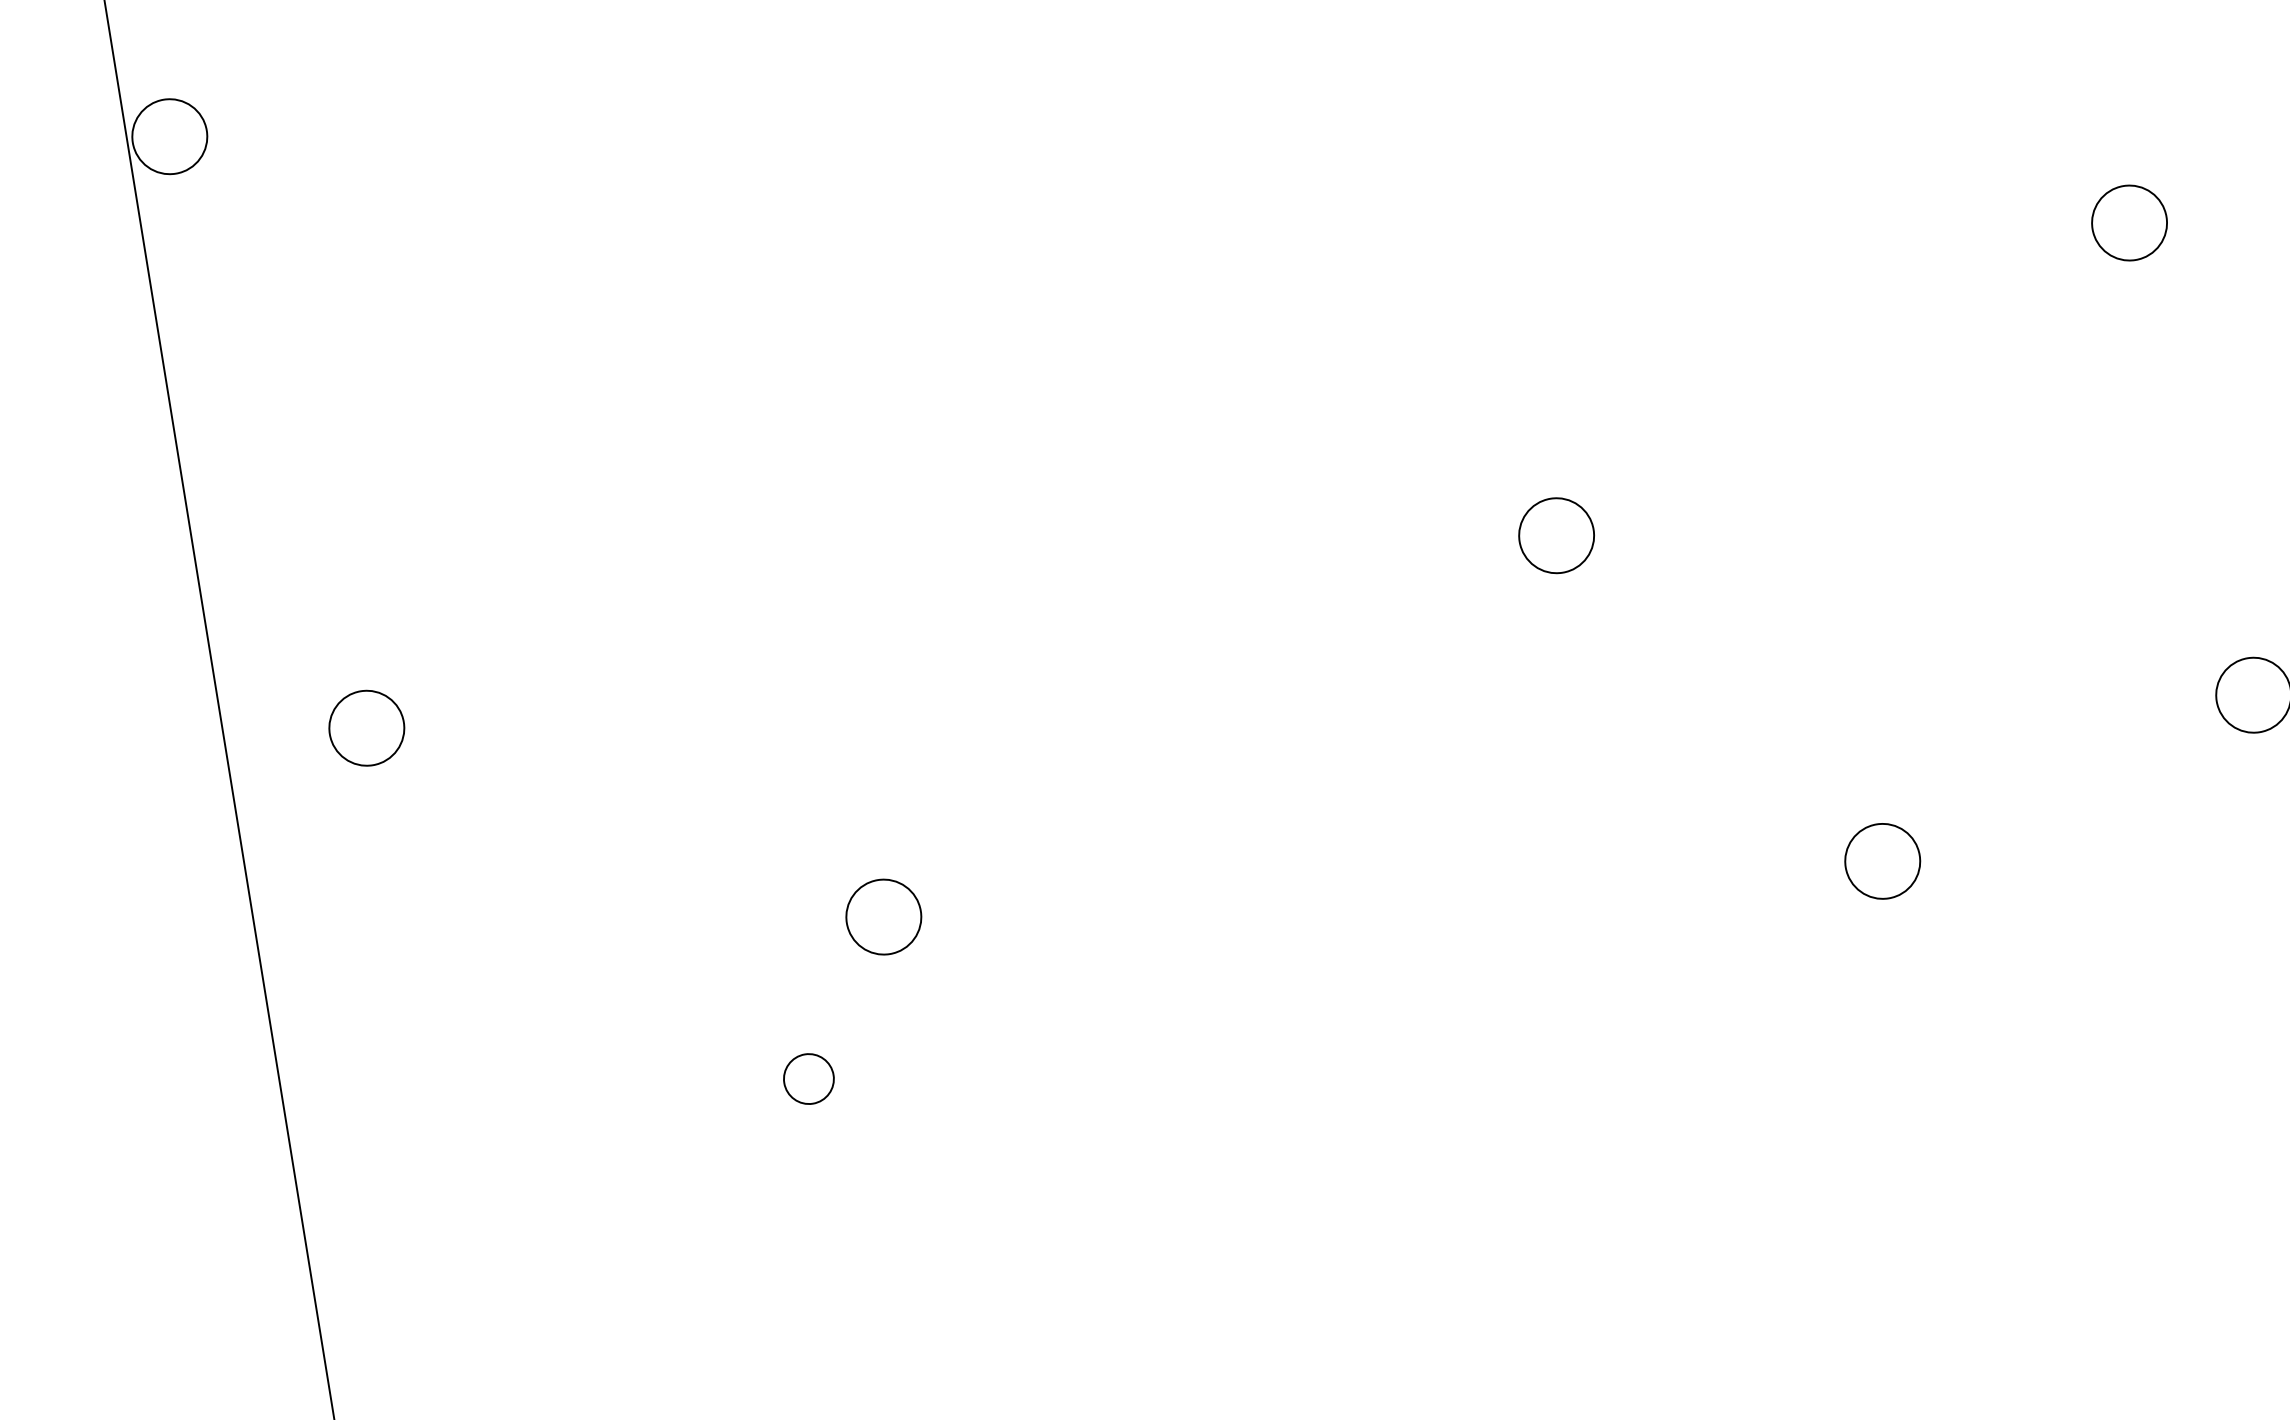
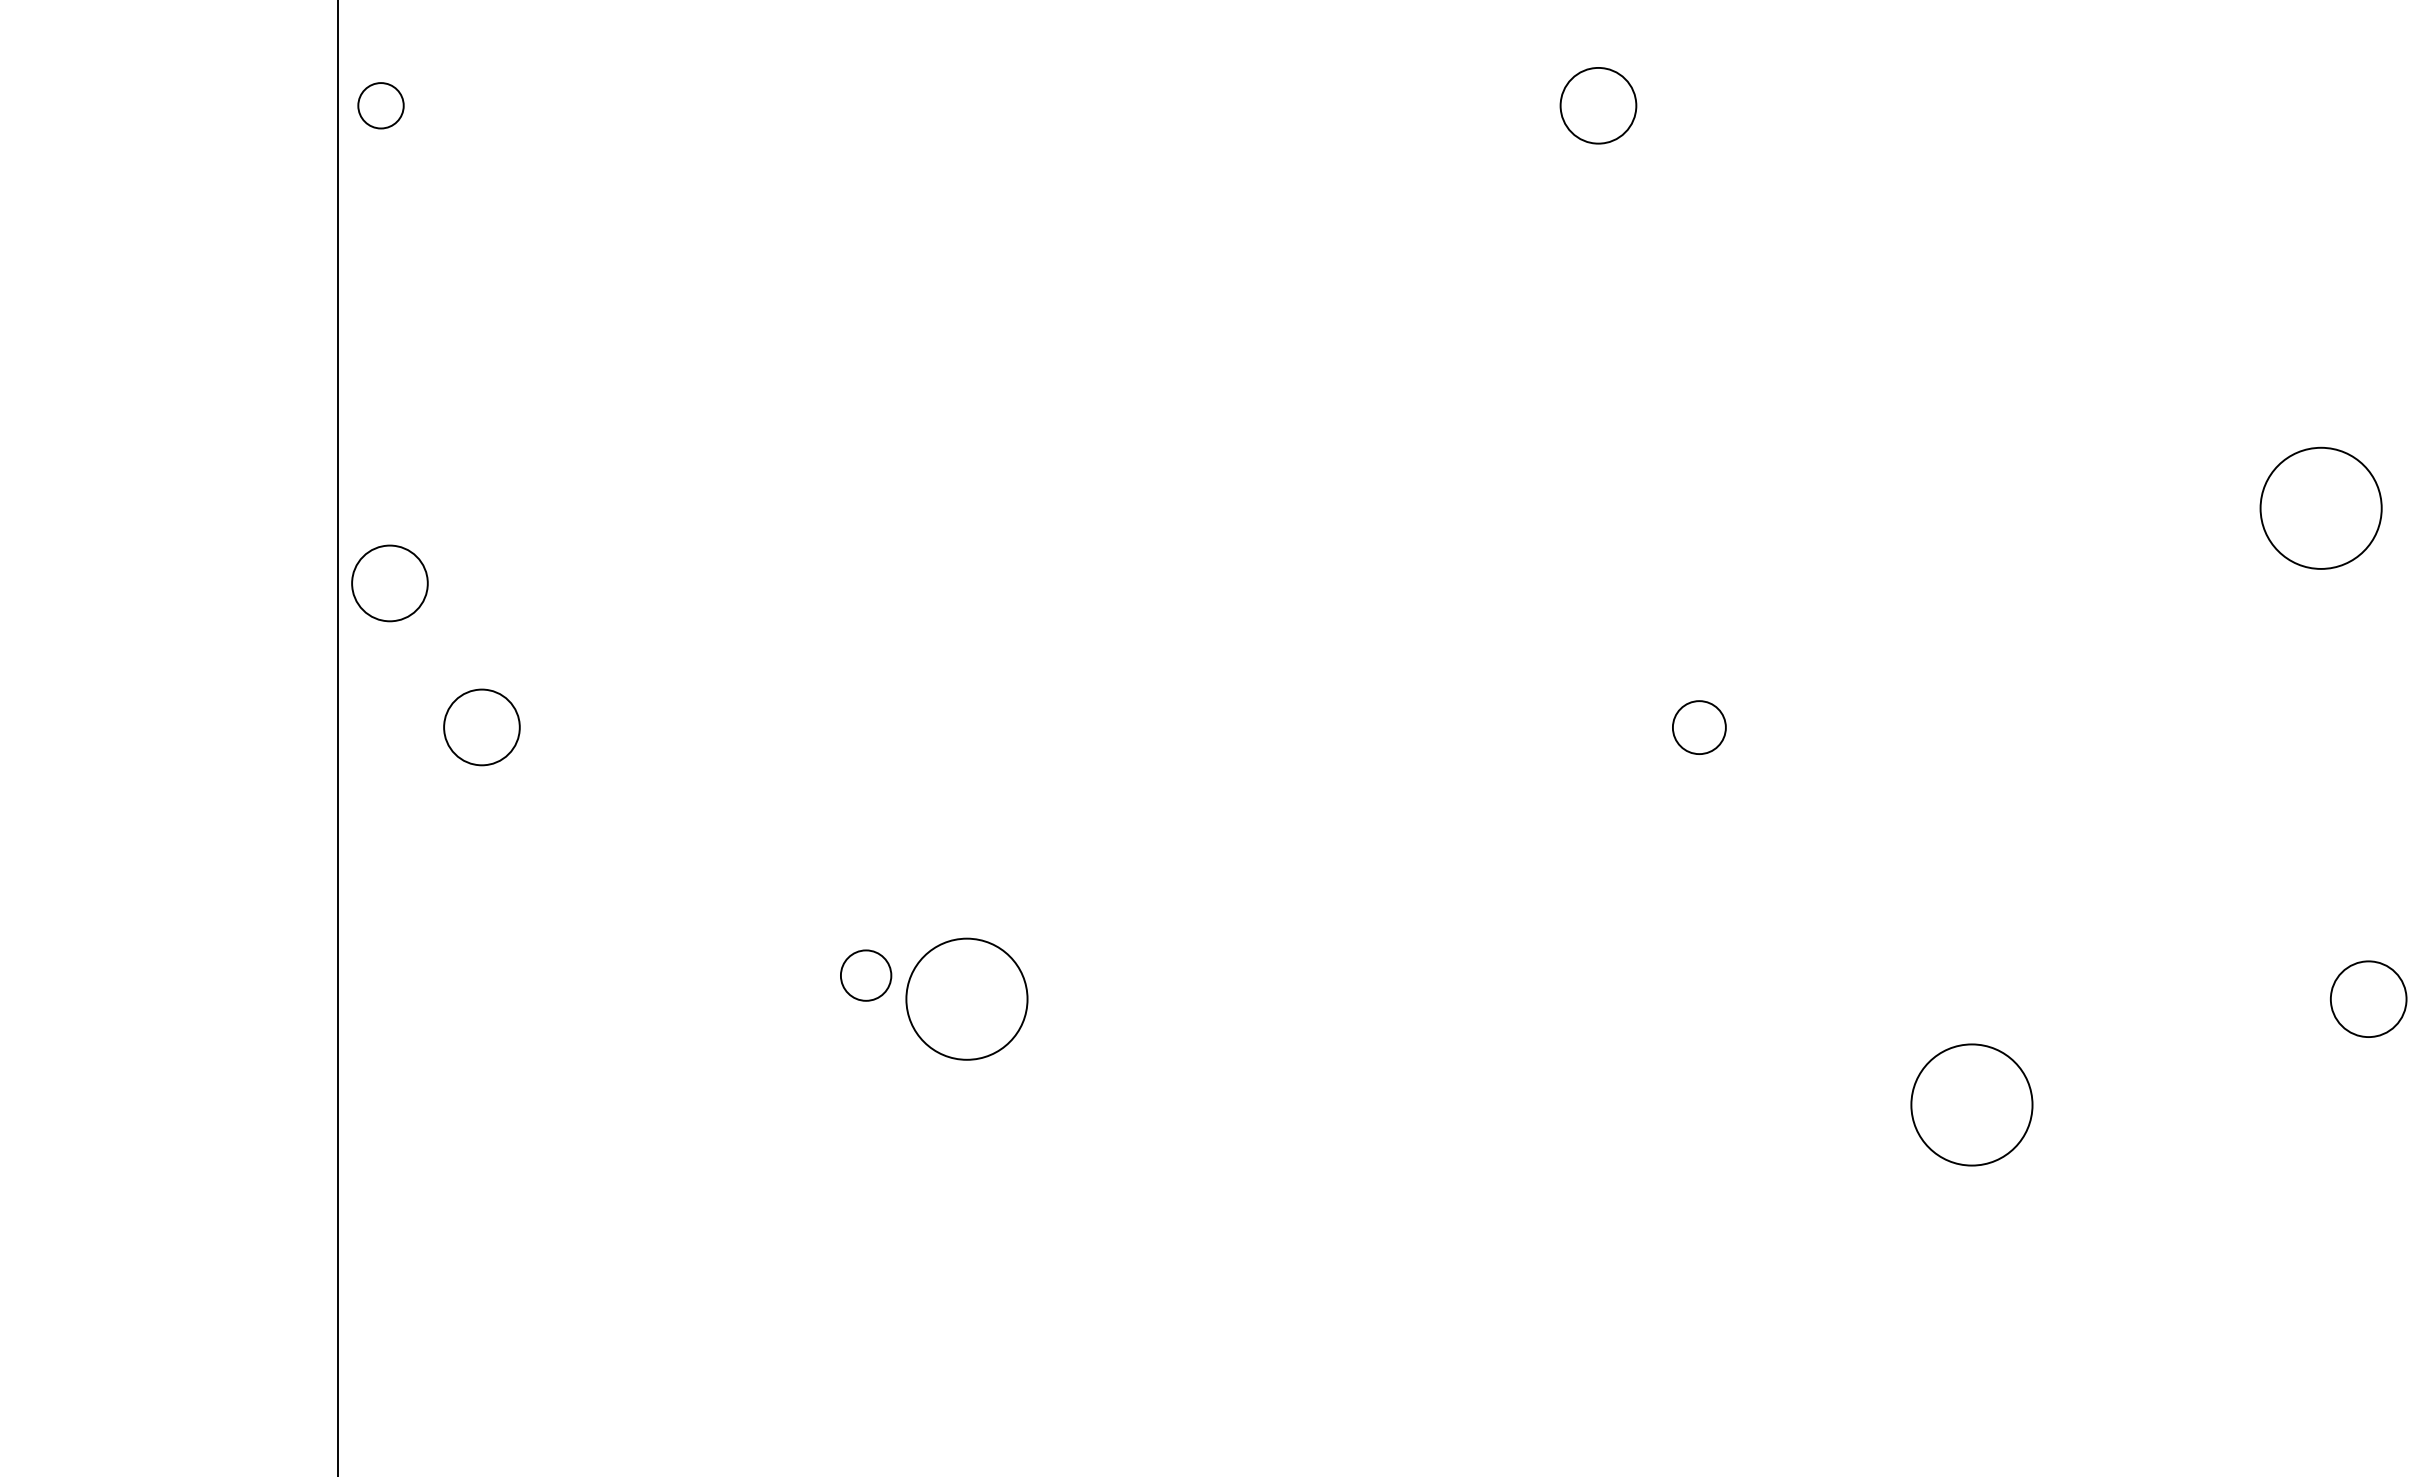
circle: (169, 136) -> (380, 105), size x0.6
circle: (2129, 223) -> (2321, 508), size x1.6
circle: (1556, 535) -> (1699, 727), size x0.7
circle: (253, 602) -> (389, 583), added
circle: (1882, 860) -> (1971, 1104), size x1.6
circle: (883, 917) -> (966, 999), size x1.6
circle: (809, 1078) -> (866, 975), moved

